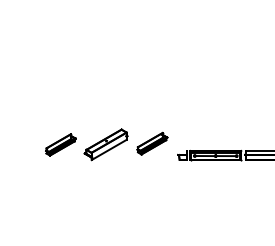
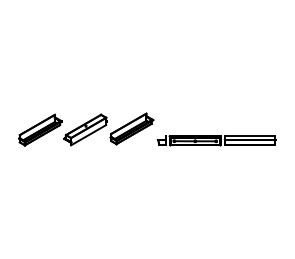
part: (151, 143) -> (131, 128), size x1.43
part: (60, 144) -> (40, 129), size x1.43

